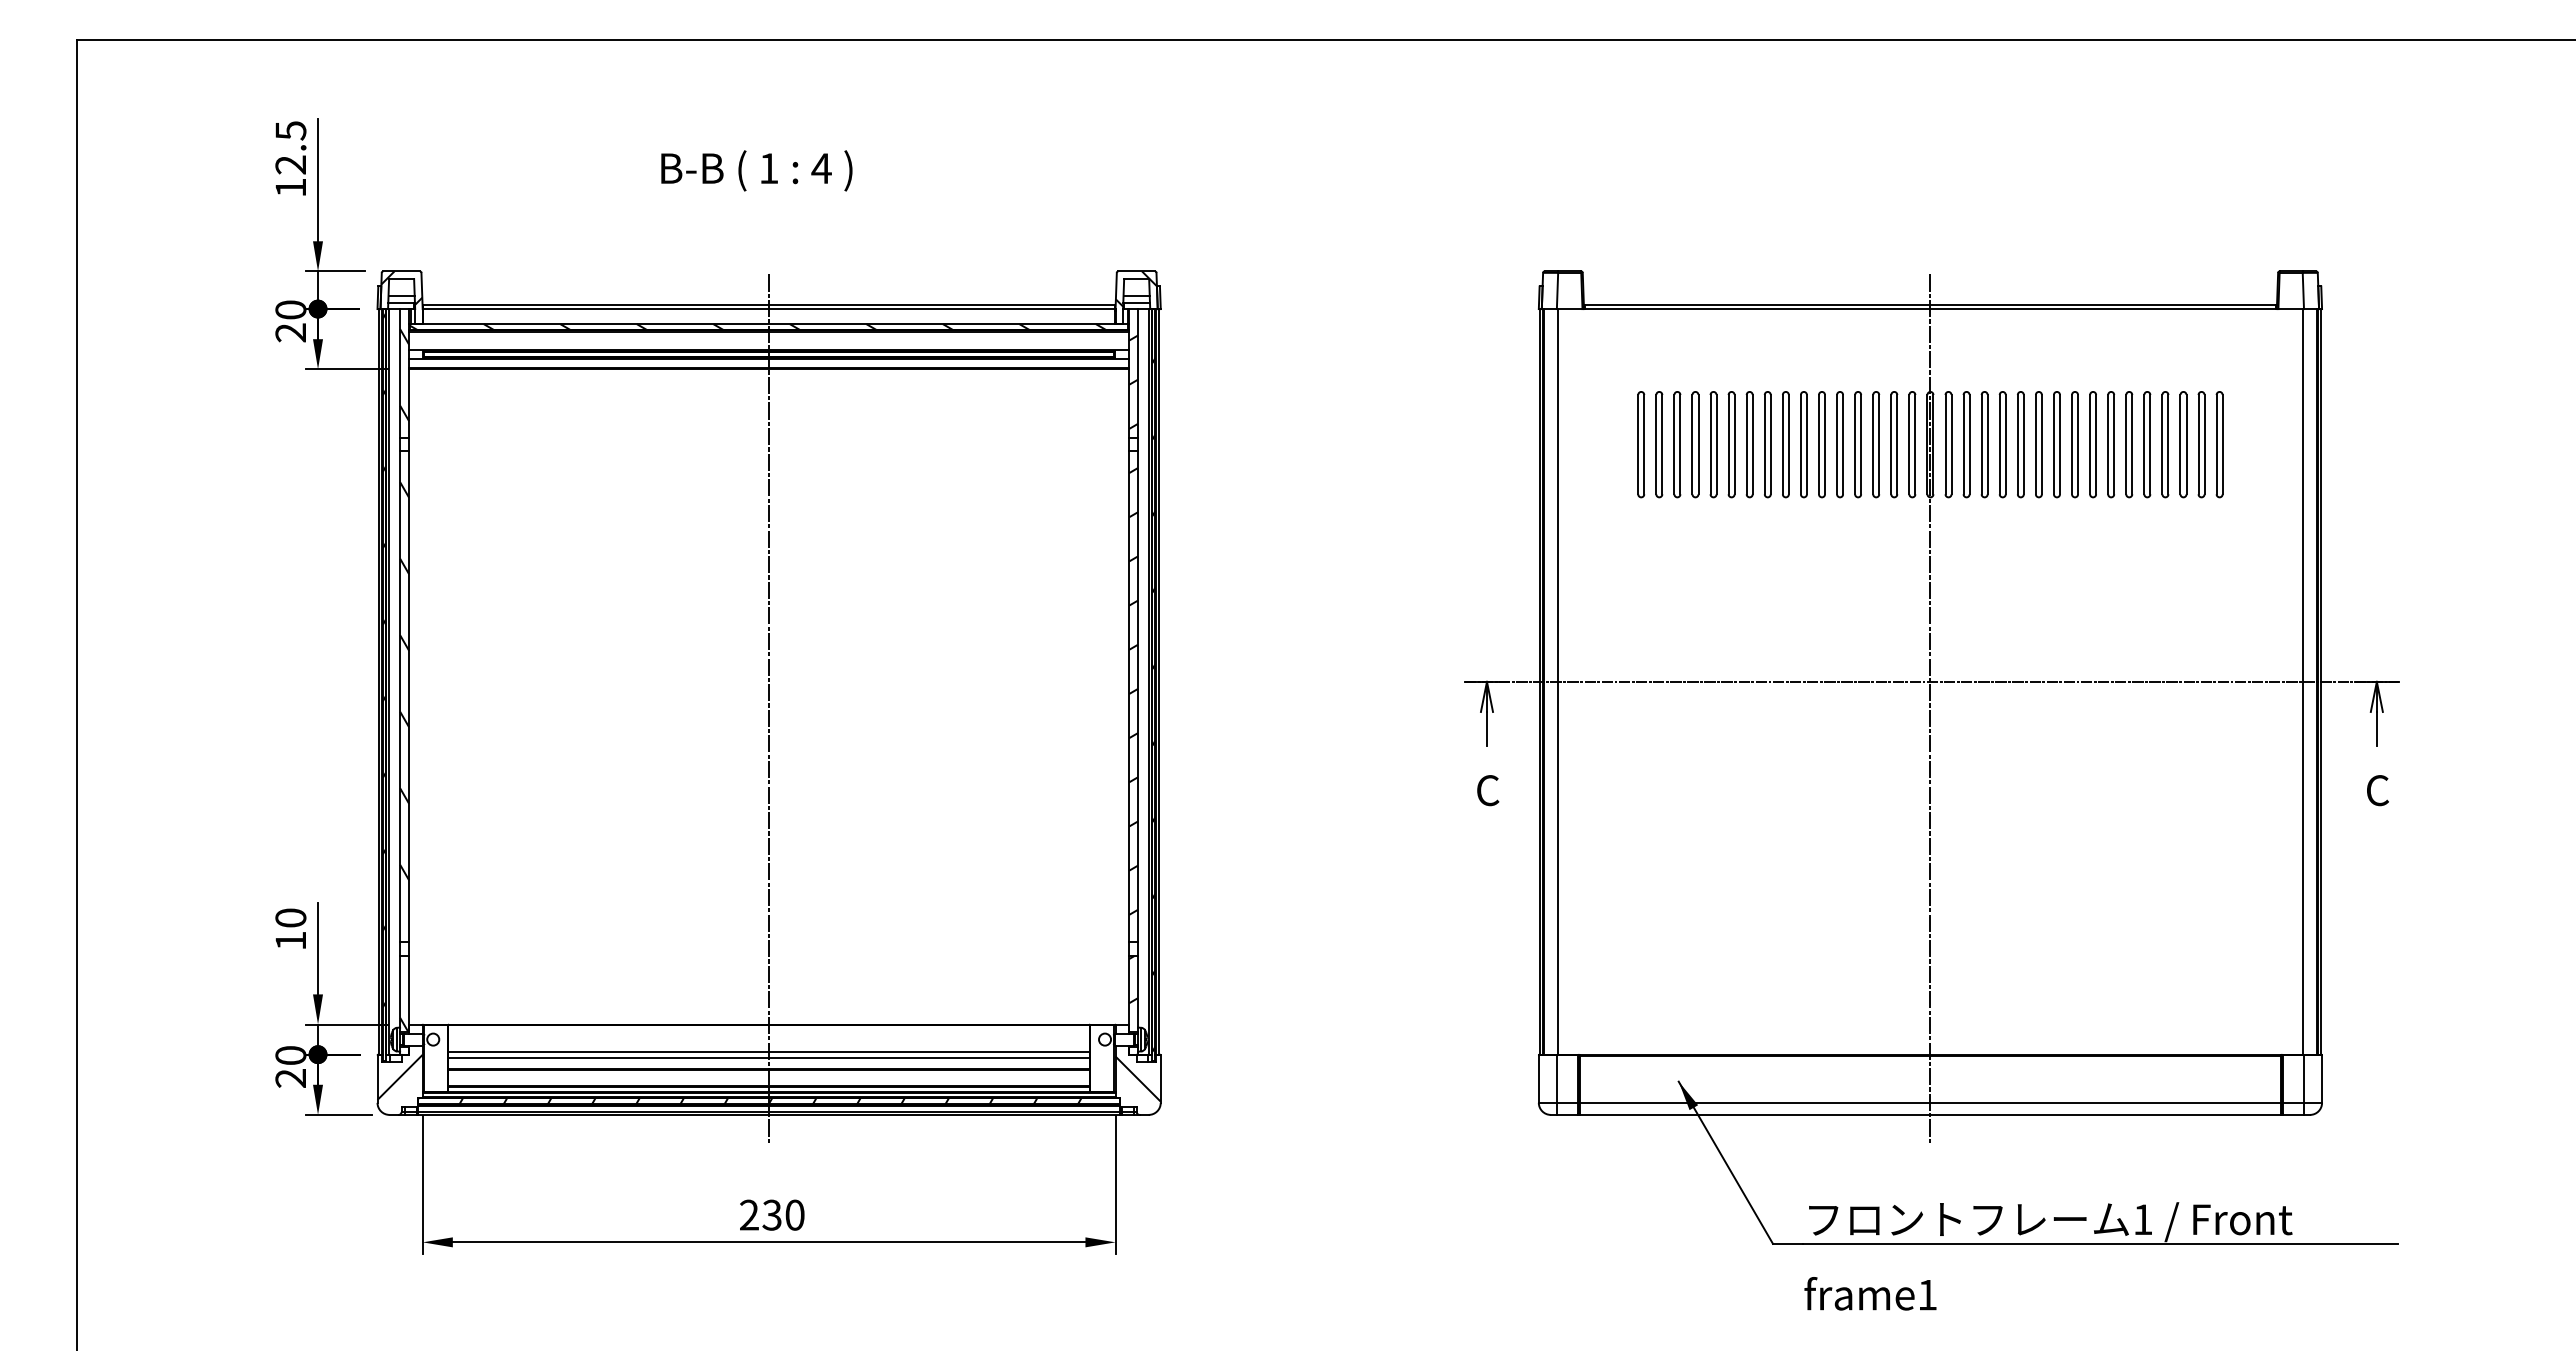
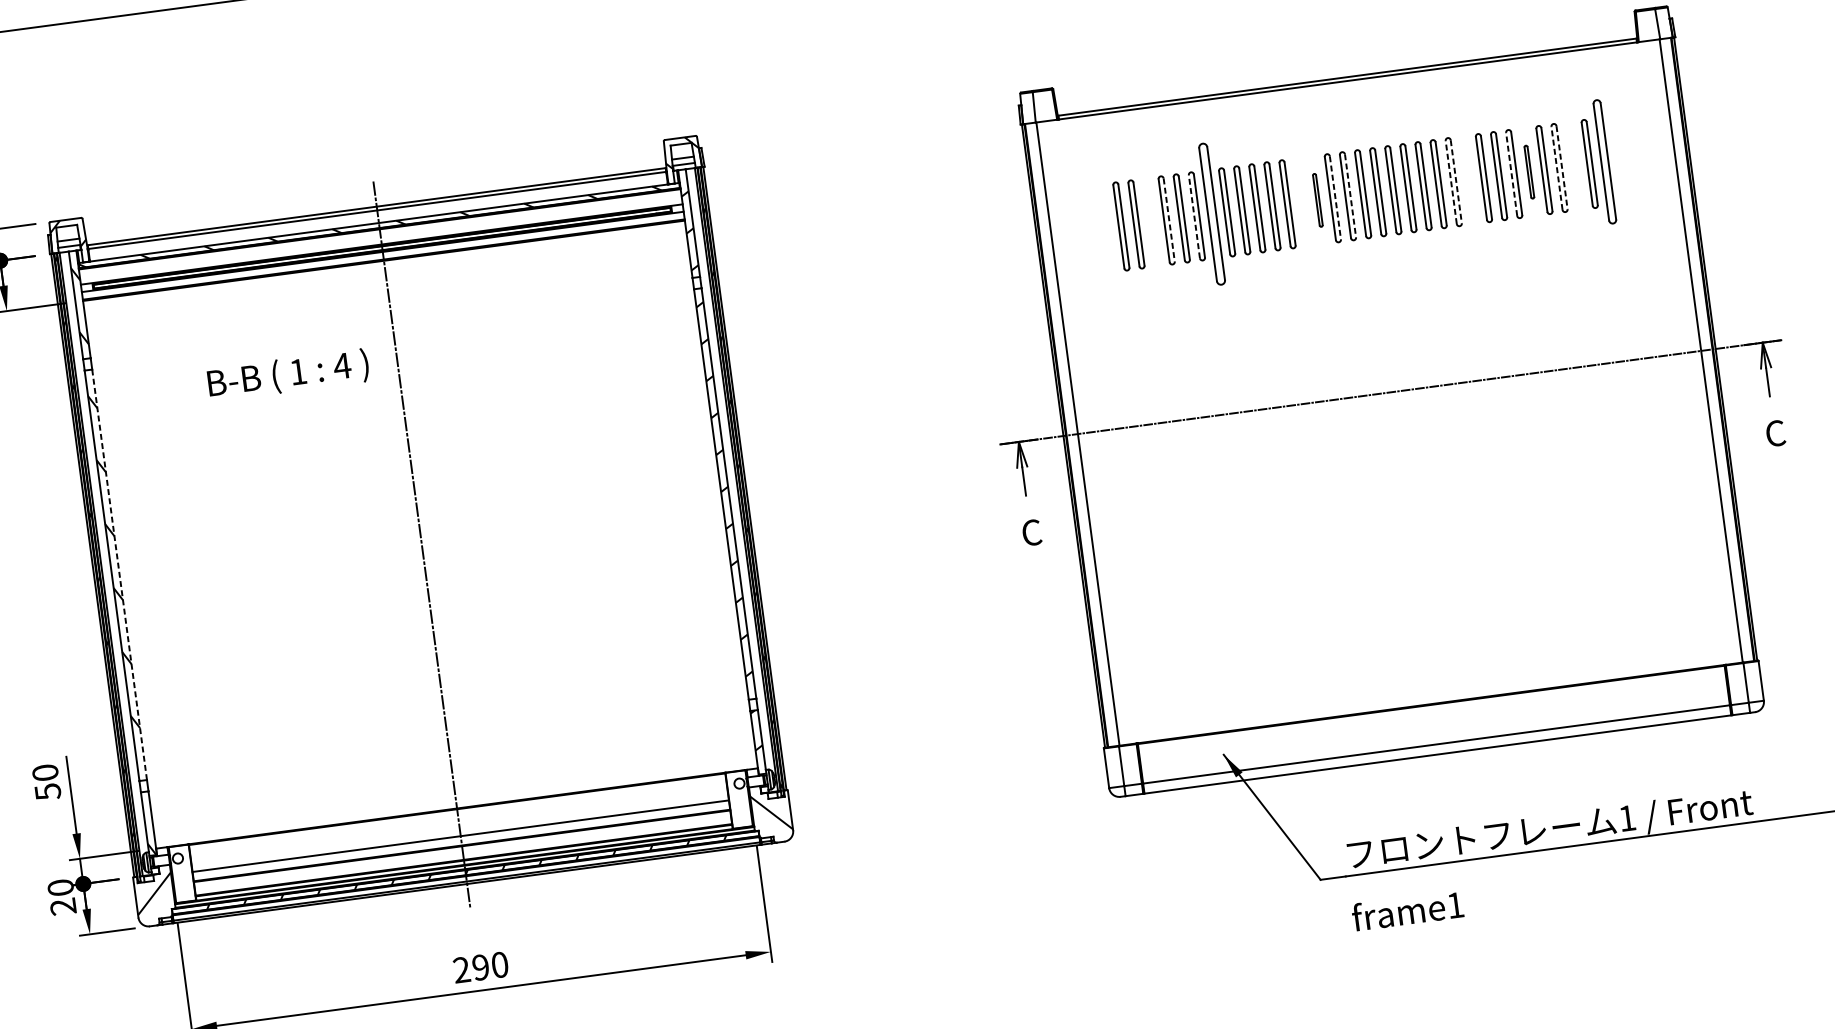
text: (756, 170) -> (288, 374), moved
part: (1677, 444) -> (1151, 222), removed
line: (1698, 444) -> (1169, 219), solid -> dashed
line: (1728, 444) -> (1194, 216), solid -> dashed
part: (1749, 444) -> (1211, 214), size x1.6
part: (1857, 444) -> (1302, 202), removed
part: (1876, 444) -> (1318, 200), size x0.6
line: (1897, 444) -> (1335, 197), solid -> dashed
line: (1915, 444) -> (1350, 195), solid -> dashed
line: (2035, 444) -> (1450, 182), solid -> dashed
line: (2041, 444) -> (1455, 181), solid -> dashed
part: (2056, 444) -> (1468, 180), removed
line: (2108, 444) -> (1511, 174), solid -> dashed
part: (2129, 444) -> (1529, 171), size x0.6
line: (2162, 444) -> (1557, 168), solid -> dashed
line: (2168, 444) -> (1562, 167), solid -> dashed
part: (2183, 444) -> (1574, 165), removed
part: (2219, 444) -> (1604, 161), size x1.4
line: (409, 696) -> (119, 574), solid -> dashed
line: (1930, 709) -> (1392, 415), removed
text: (290, 940) -> (47, 791), 10 -> 50
line: (768, 1051) -> (459, 831), removed
text: (771, 1214) -> (480, 967), 230 -> 290

